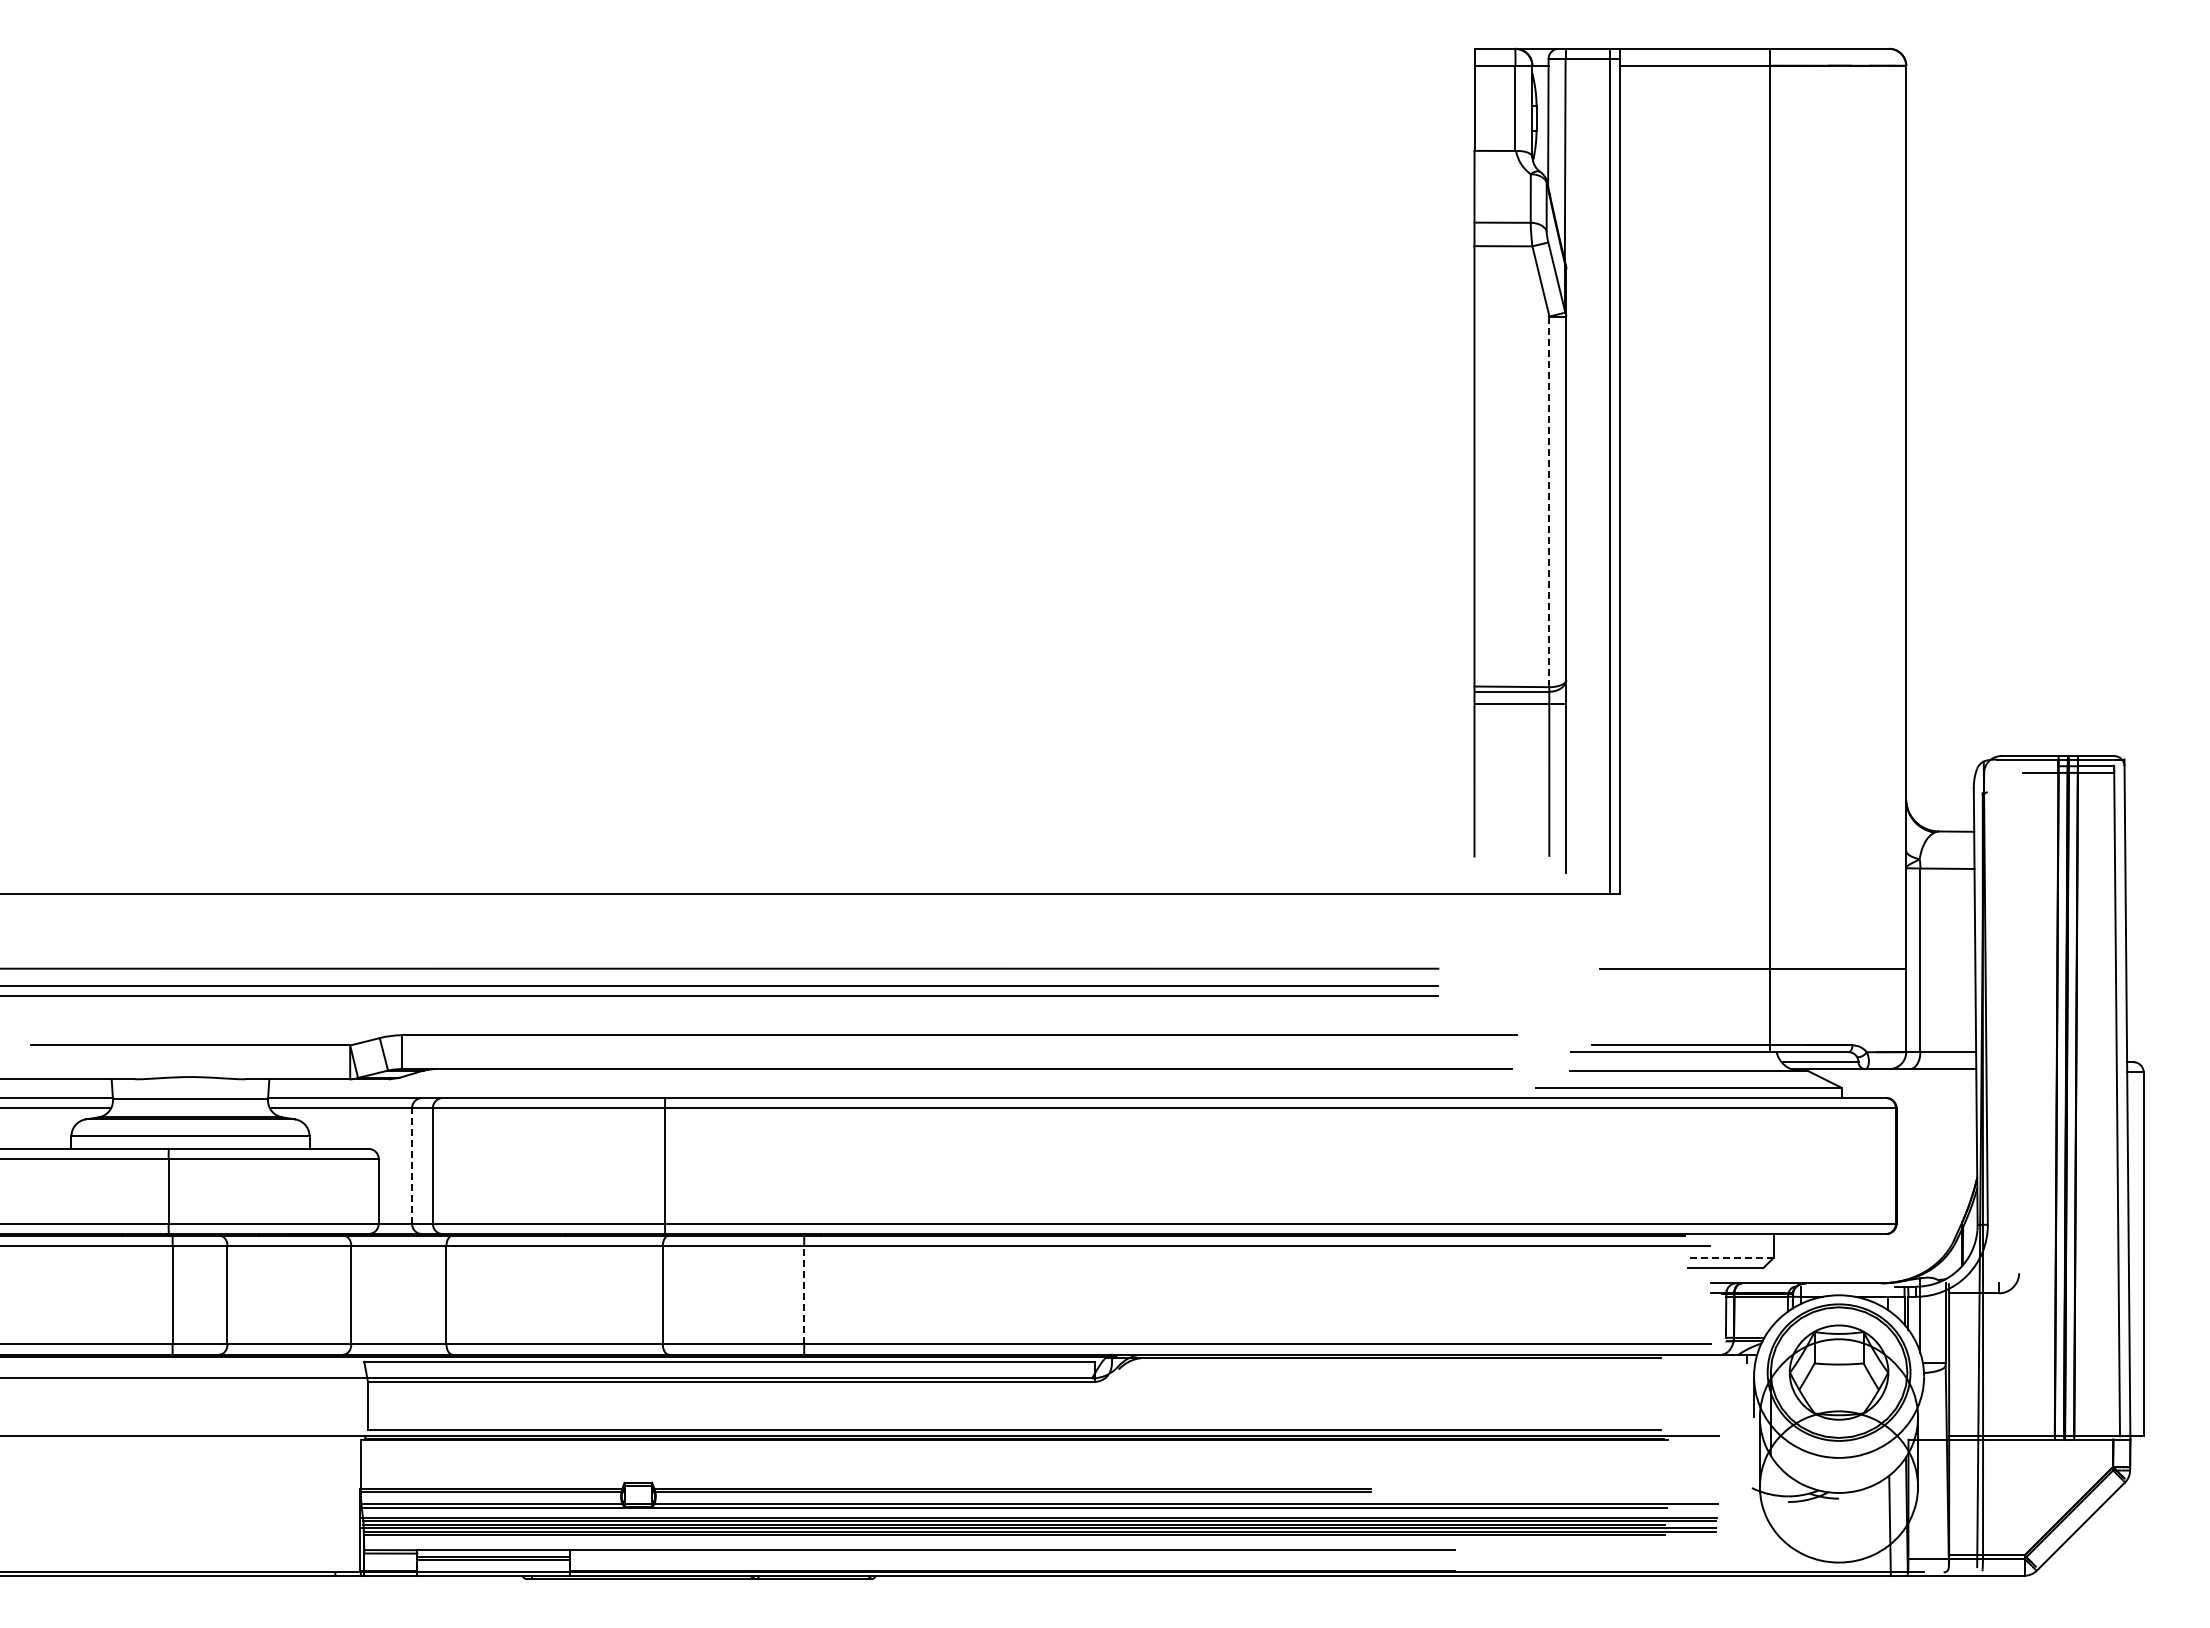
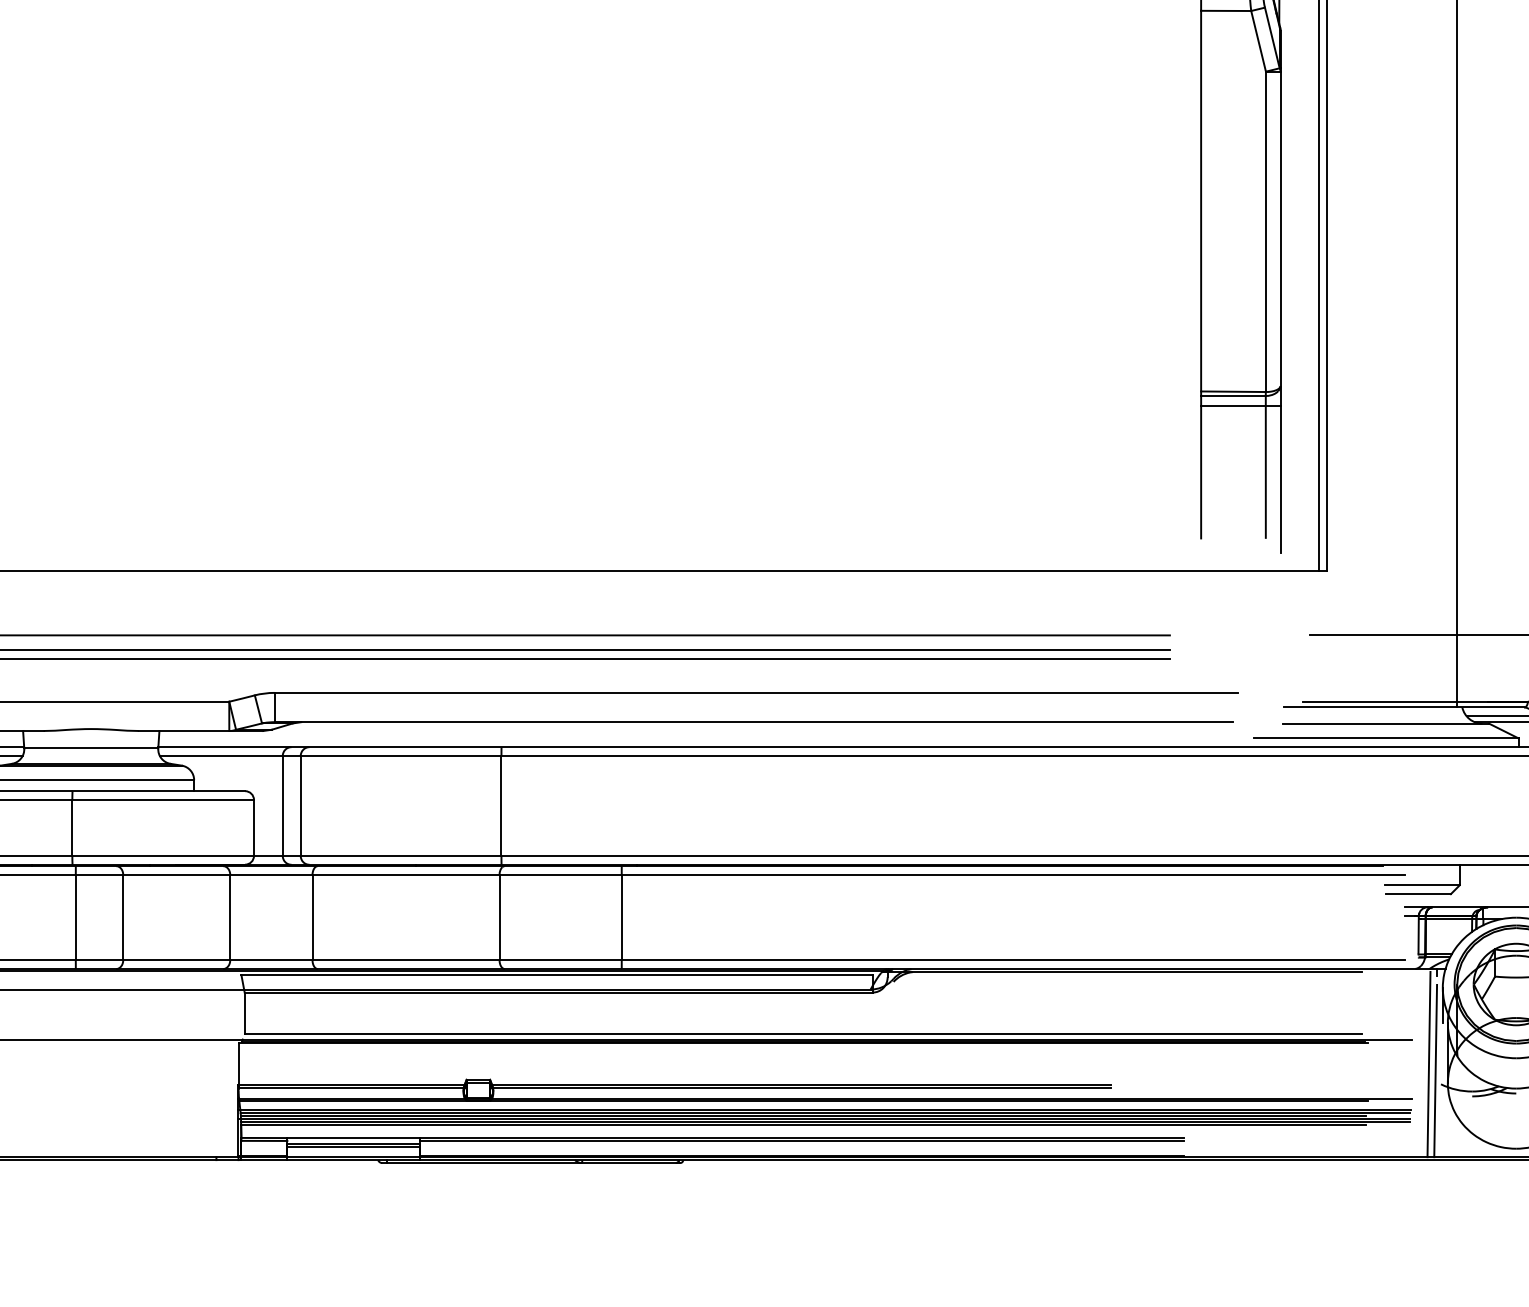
line: (1549, 502) -> (1265, 232), dashed -> solid
line: (412, 1166) -> (283, 806), dashed -> solid
line: (1730, 1257) -> (1422, 885), dashed -> solid
line: (804, 1294) -> (622, 917), dashed -> solid
line: (1737, 1465) -> (1428, 1064), added
line: (1745, 1472) -> (1435, 1070), added
line: (1012, 1553) -> (801, 1140), added

